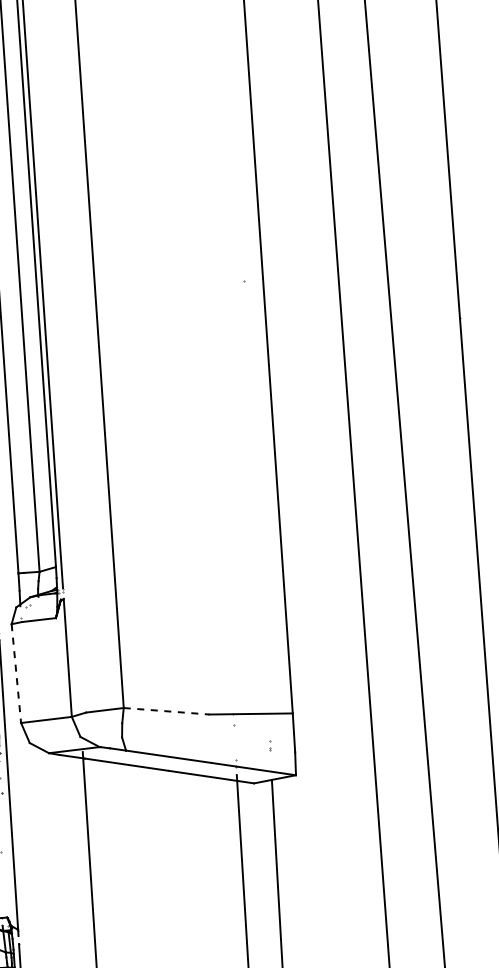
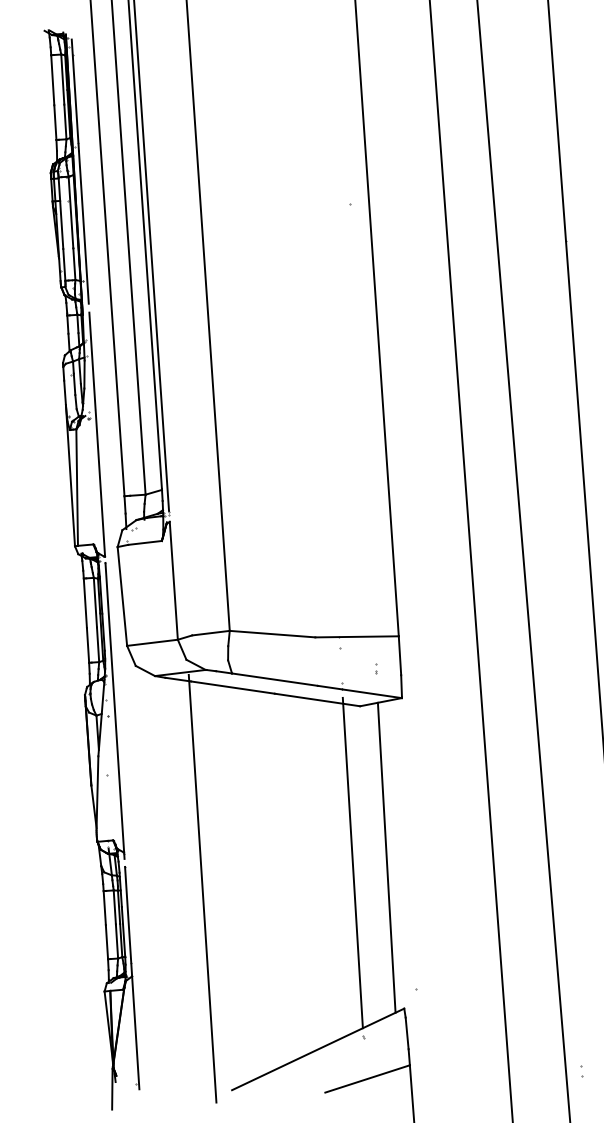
line: (16, 673) -> (122, 596), dashed -> solid
line: (166, 711) -> (272, 634), dashed -> solid

